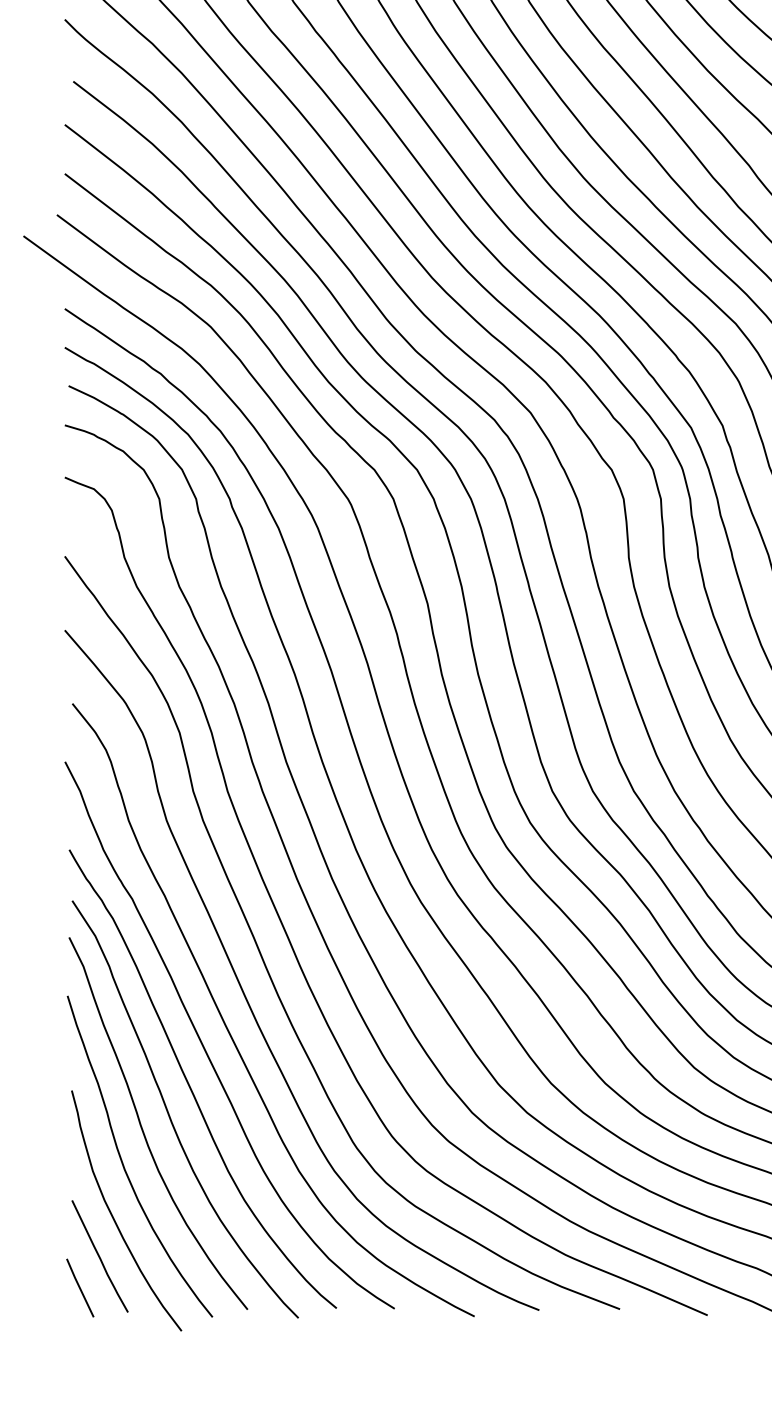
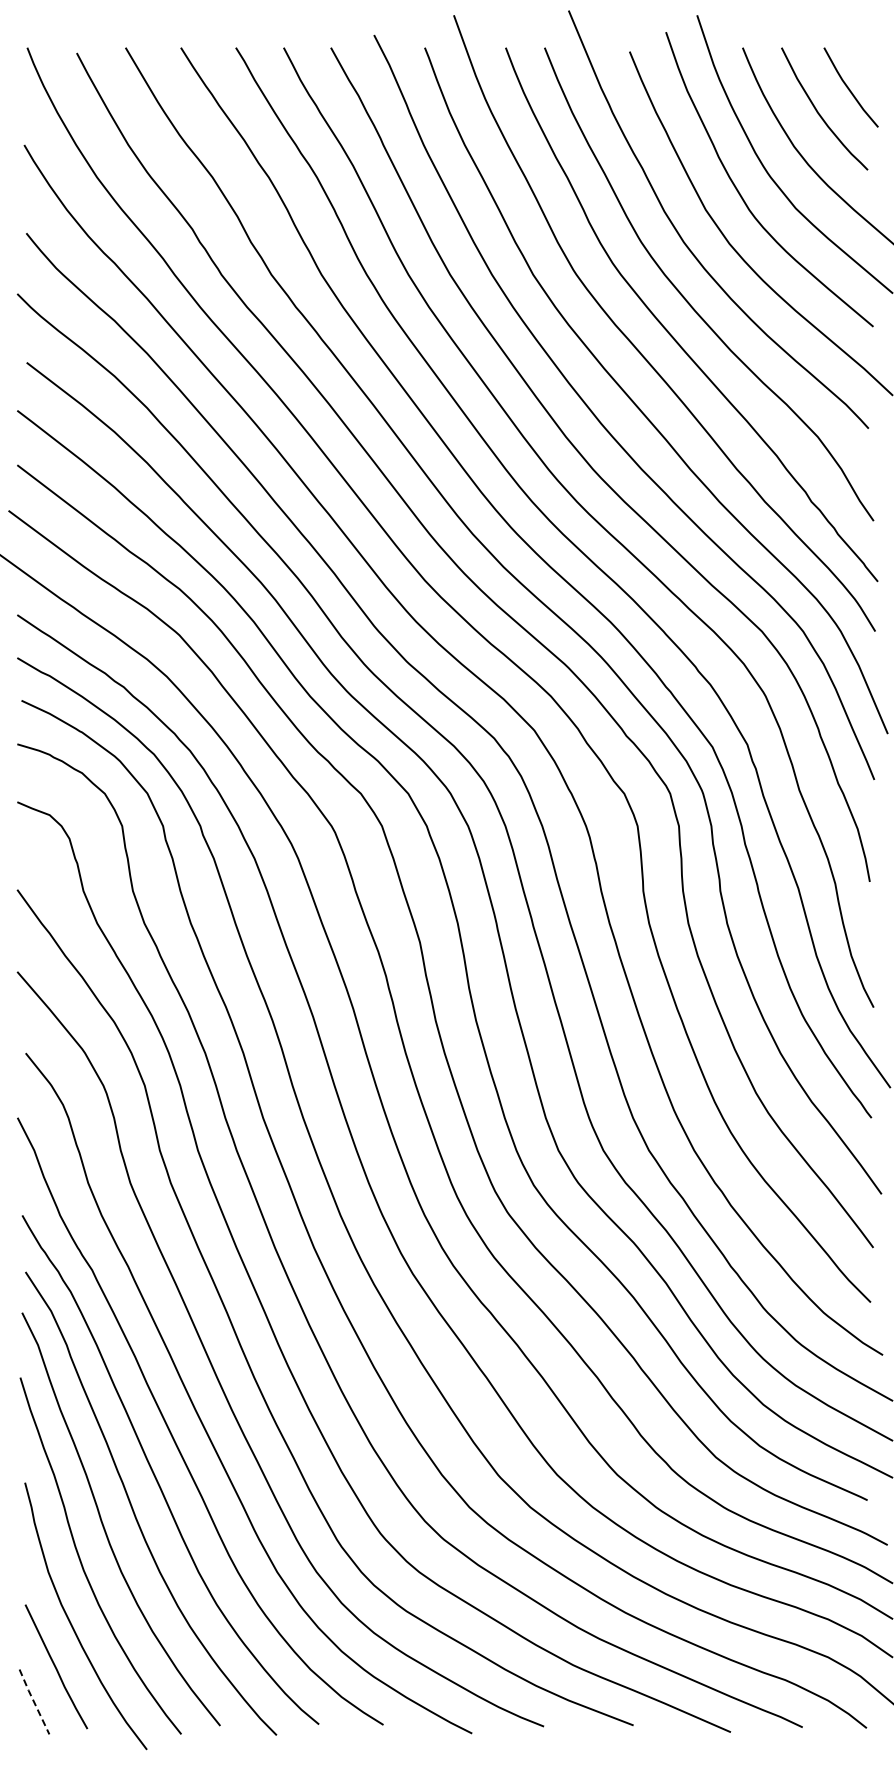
line: (80, 1288) -> (34, 1702), solid -> dashed

